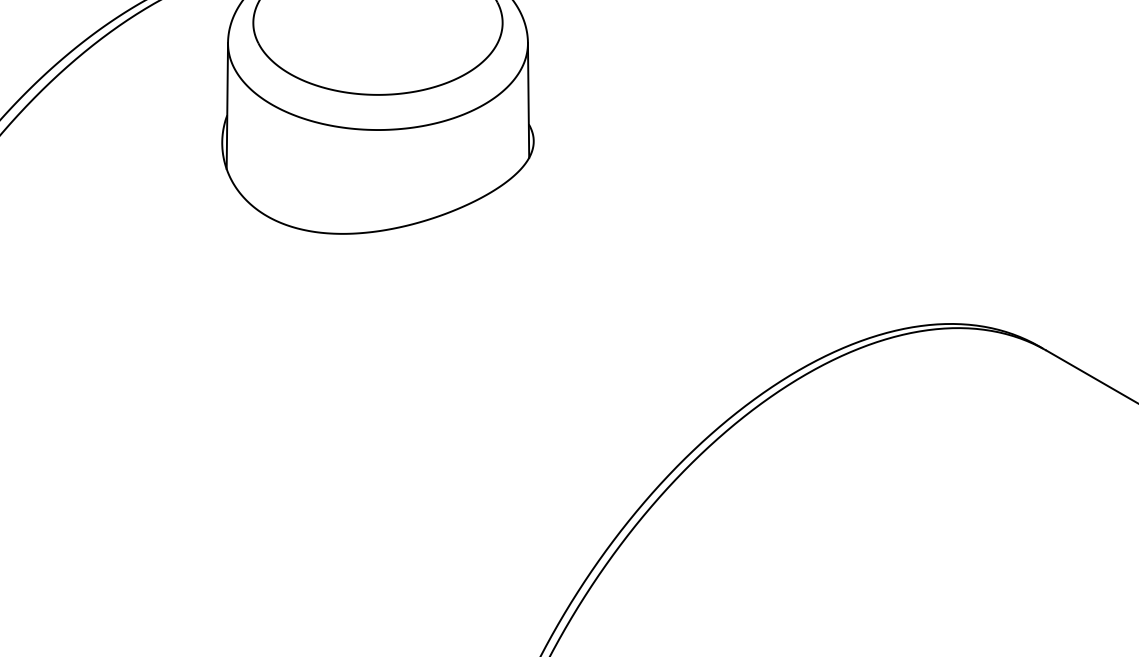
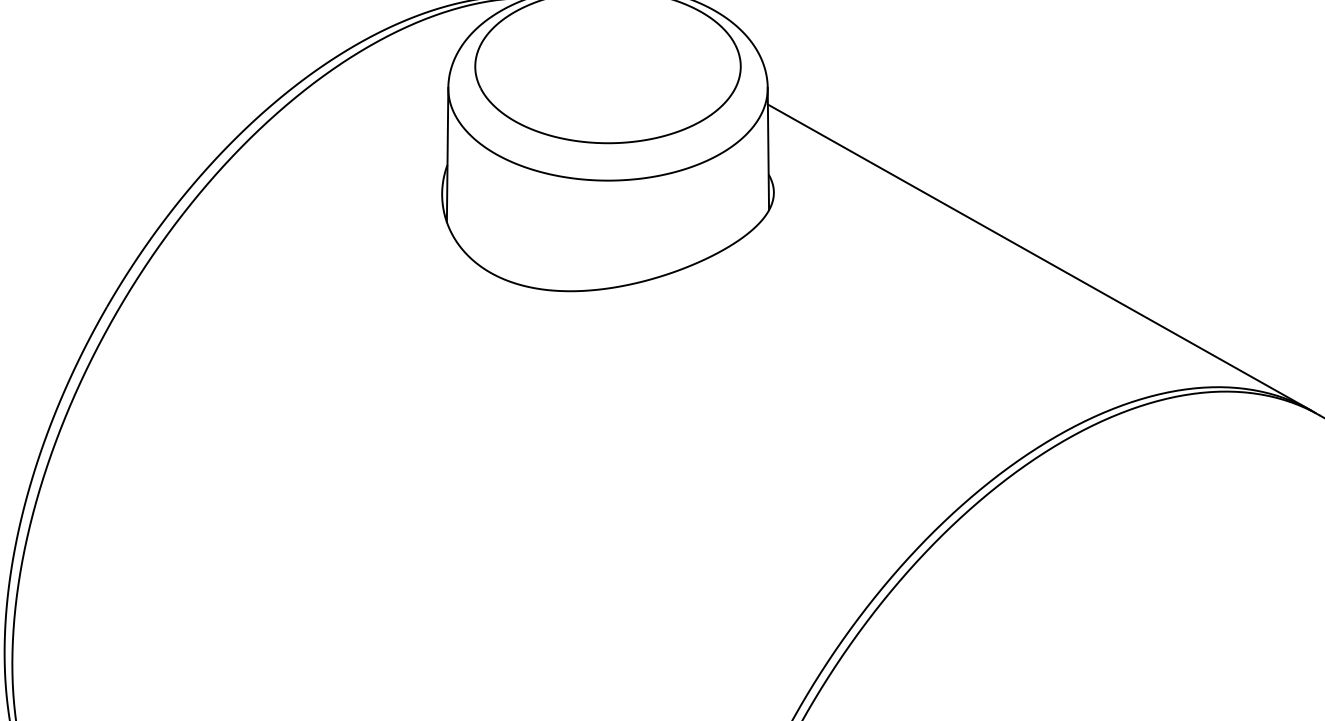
line: (782, 202) -> (1038, 257), added

